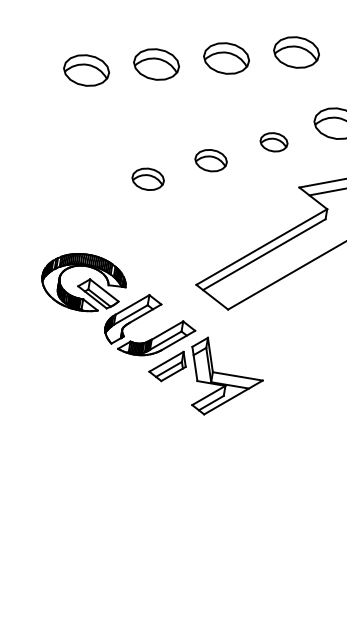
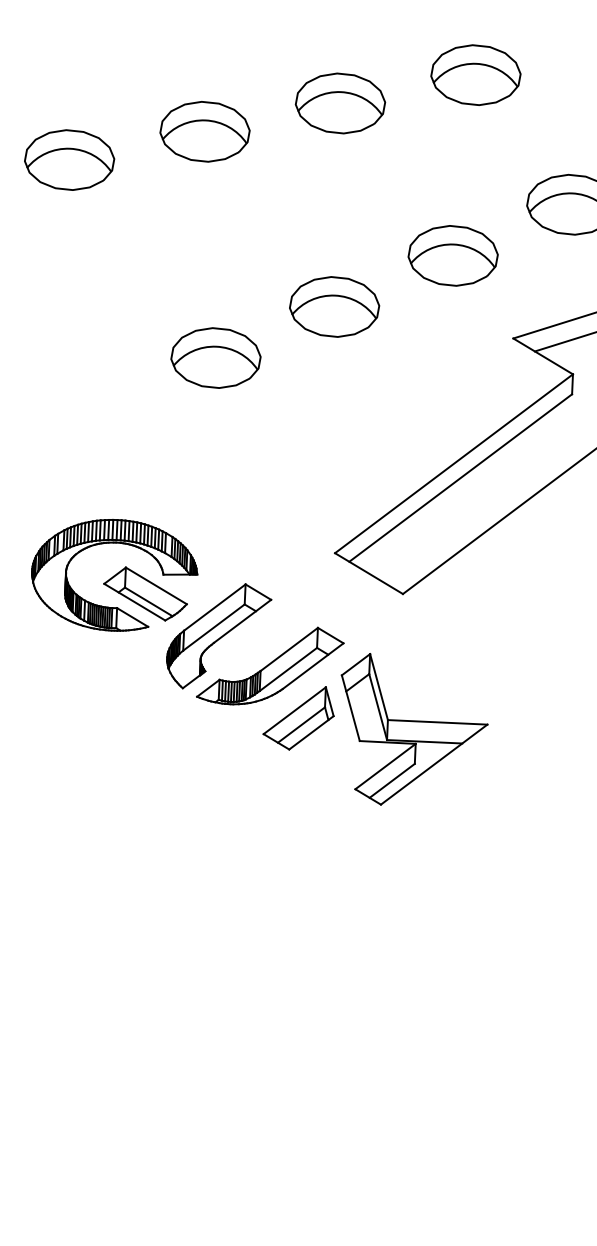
part: (273, 142) -> (452, 256), size x1.67
part: (210, 160) -> (333, 306), size x1.43
part: (147, 179) -> (214, 358), size x1.43

